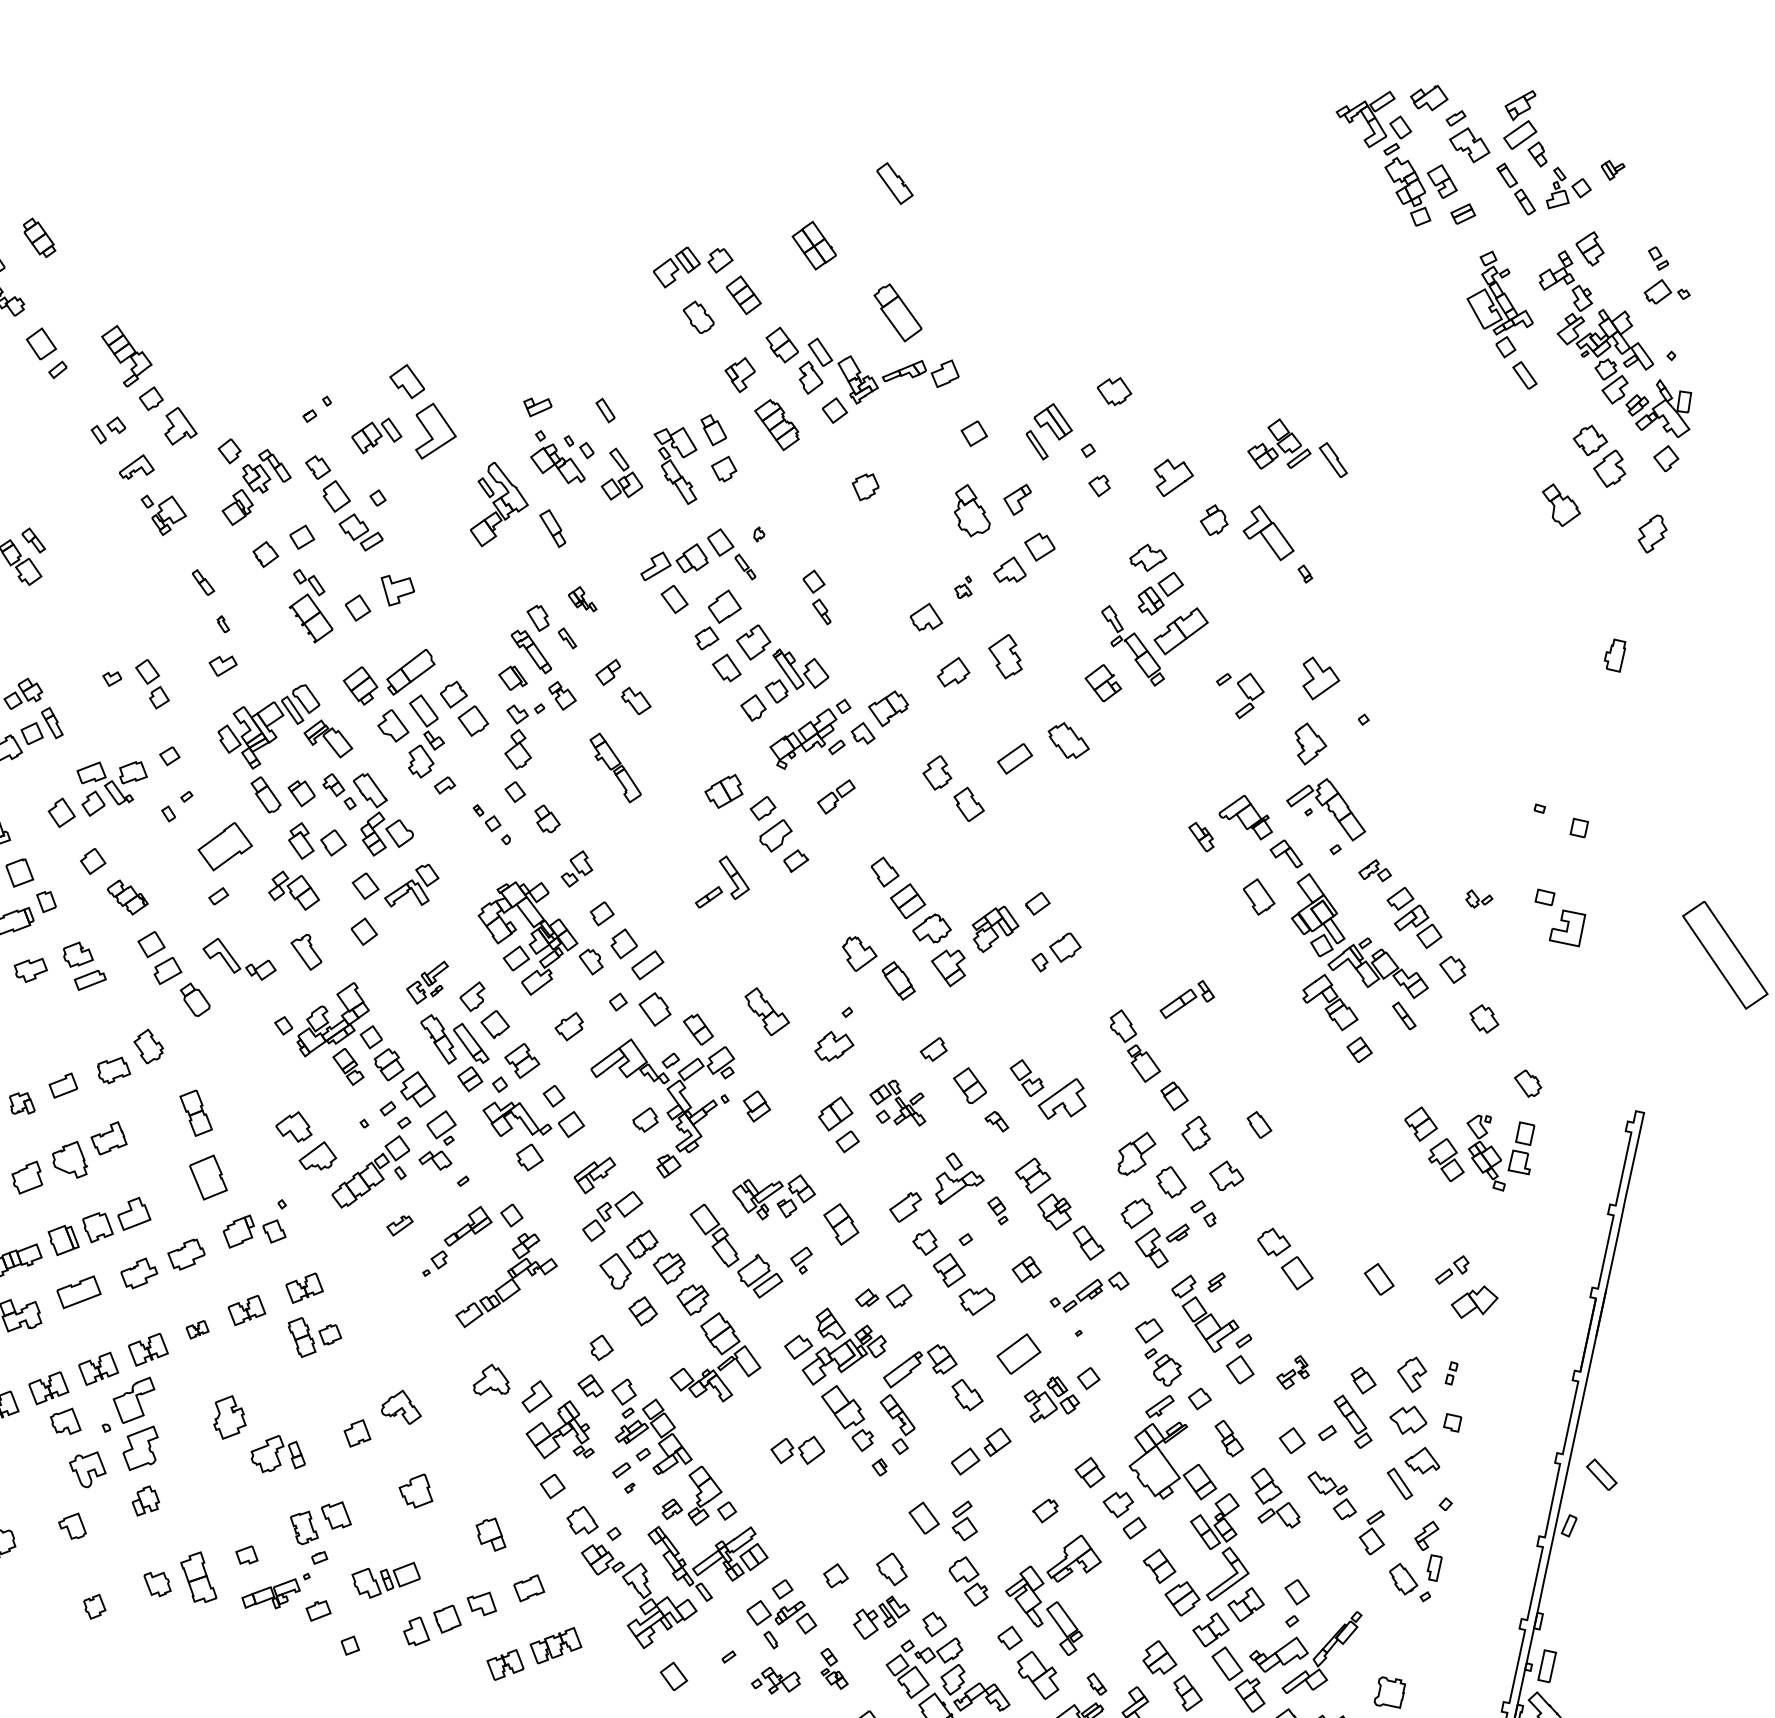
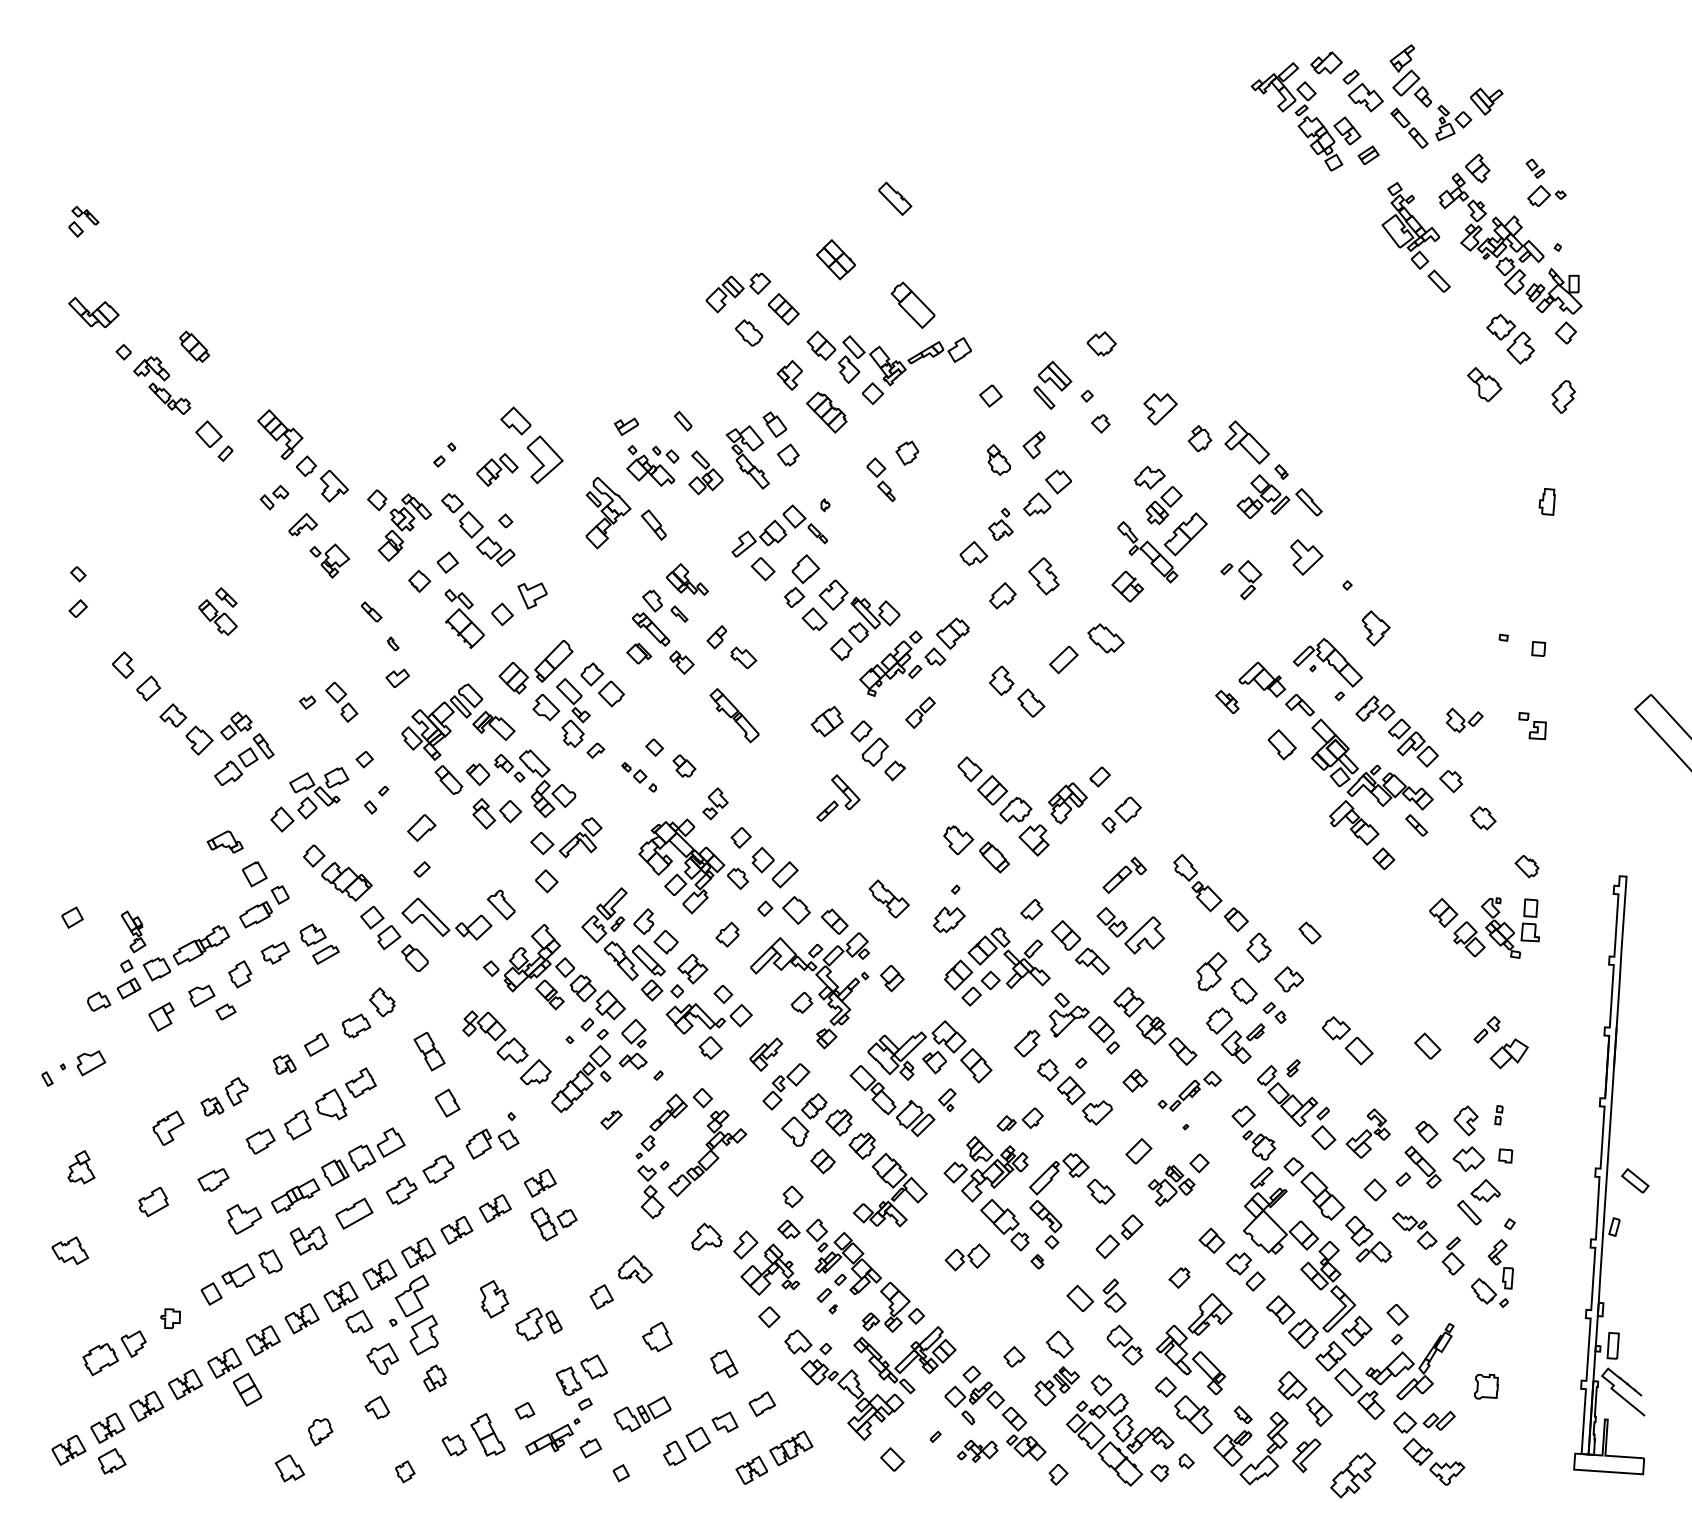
part: (1612, 170) -> (1486, 101), size x1.67
part: (1299, 447) -> (1279, 496), moved
part: (972, 510) -> (998, 459), size x0.71
part: (963, 586) -> (1000, 523), size x1.67
part: (816, 596) -> (880, 479), moved
part: (583, 598) -> (687, 579), size x1.67
part: (522, 734) -> (653, 1189), moved
part: (1309, 744) -> (1375, 628), moved
part: (225, 846) -> (421, 827), size x0.62
part: (1375, 870) -> (1375, 708), size x1.43
part: (295, 890) -> (484, 1025), moved
part: (127, 897) -> (346, 881), size x1.43
part: (1479, 899) -> (1464, 720), size x1.67
part: (1558, 918) -> (1532, 726), size x0.62
part: (239, 958) -> (446, 918), size x1.43
part: (426, 982) -> (604, 915), size x1.43
part: (1187, 998) -> (1124, 874), moved
part: (897, 1103) -> (1008, 958), size x1.67
part: (996, 1121) -> (1092, 961), size x1.67
part: (208, 1176) -> (447, 1102), size x0.71
part: (773, 1196) -> (916, 1050), size x1.43
part: (998, 1210) -> (1104, 1035), size x1.67
part: (197, 1329) -> (456, 1230), size x1.67
part: (1018, 1354) -> (1138, 1151), size x0.71
part: (1292, 1372) -> (1367, 1133), size x1.67
part: (1228, 1437) -> (1322, 1195), size x1.67
part: (834, 1668) -> (1024, 1433), size x1.67

